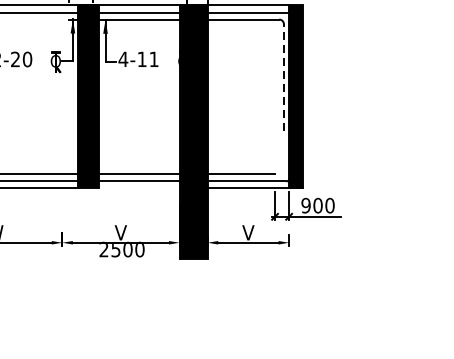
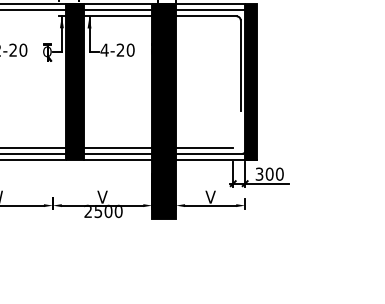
text: (147, 58) -> (125, 49), 4-11 -> 4-20
line: (283, 77) -> (240, 65), dashed -> solid
line: (139, 188) -> (118, 159), added
text: (306, 204) -> (259, 173), 900 -> 300

